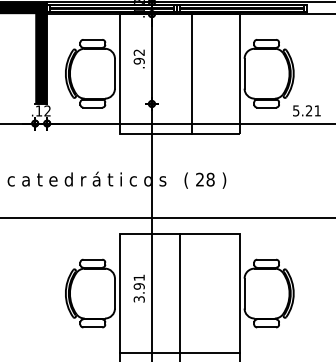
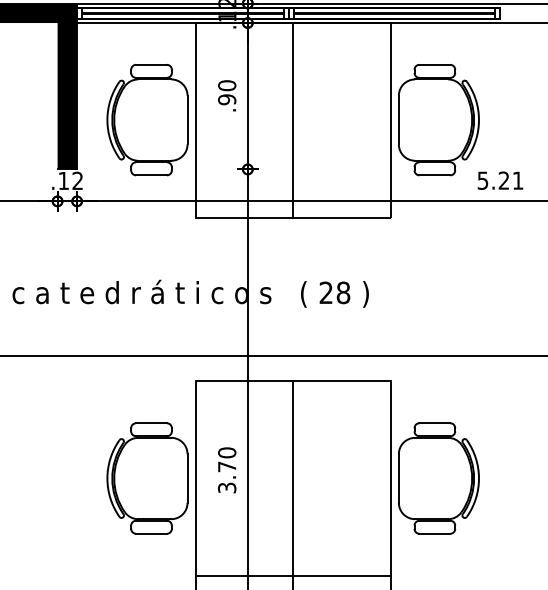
text: (138, 52) -> (225, 85), .92 -> .90
line: (191, 73) -> (292, 119), moved
text: (138, 281) -> (225, 458), 3.91 -> 3.70

